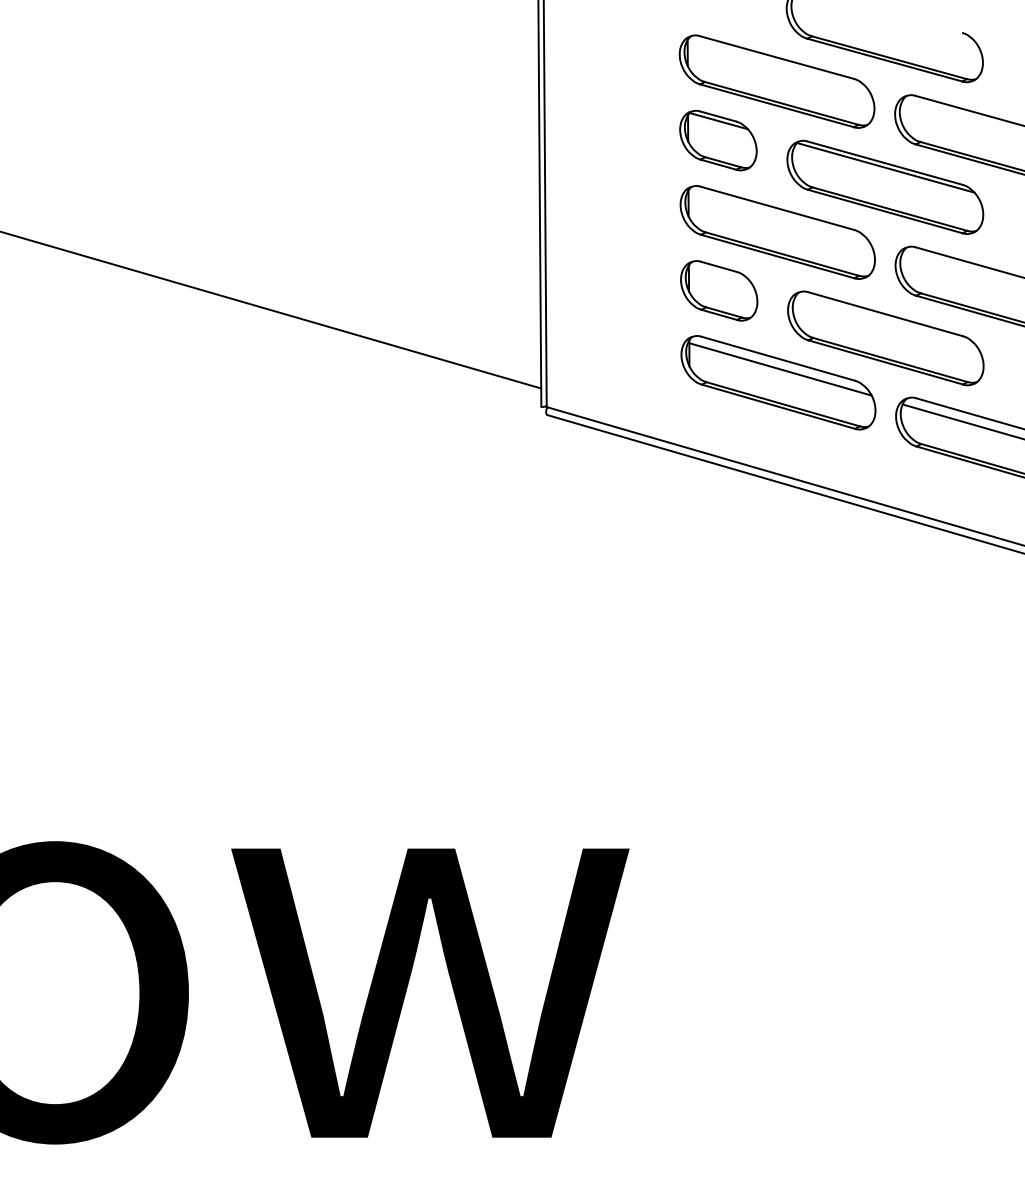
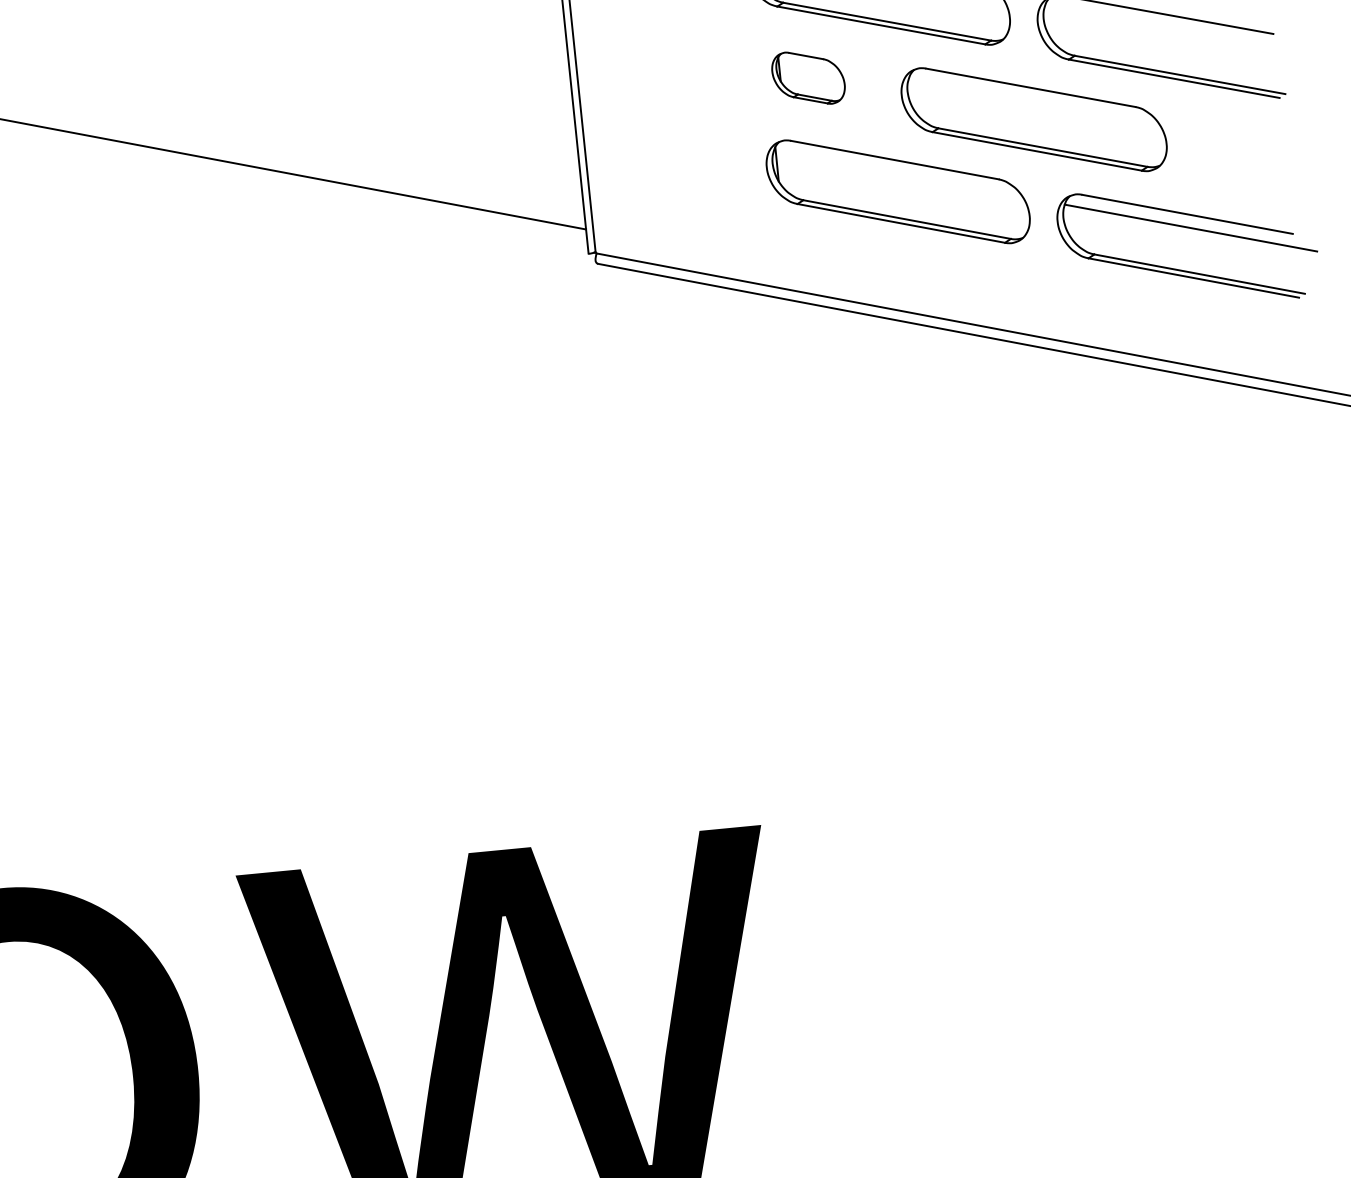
part: (719, 290) -> (808, 77), size x0.7
line: (780, 369) -> (899, 174), removed

